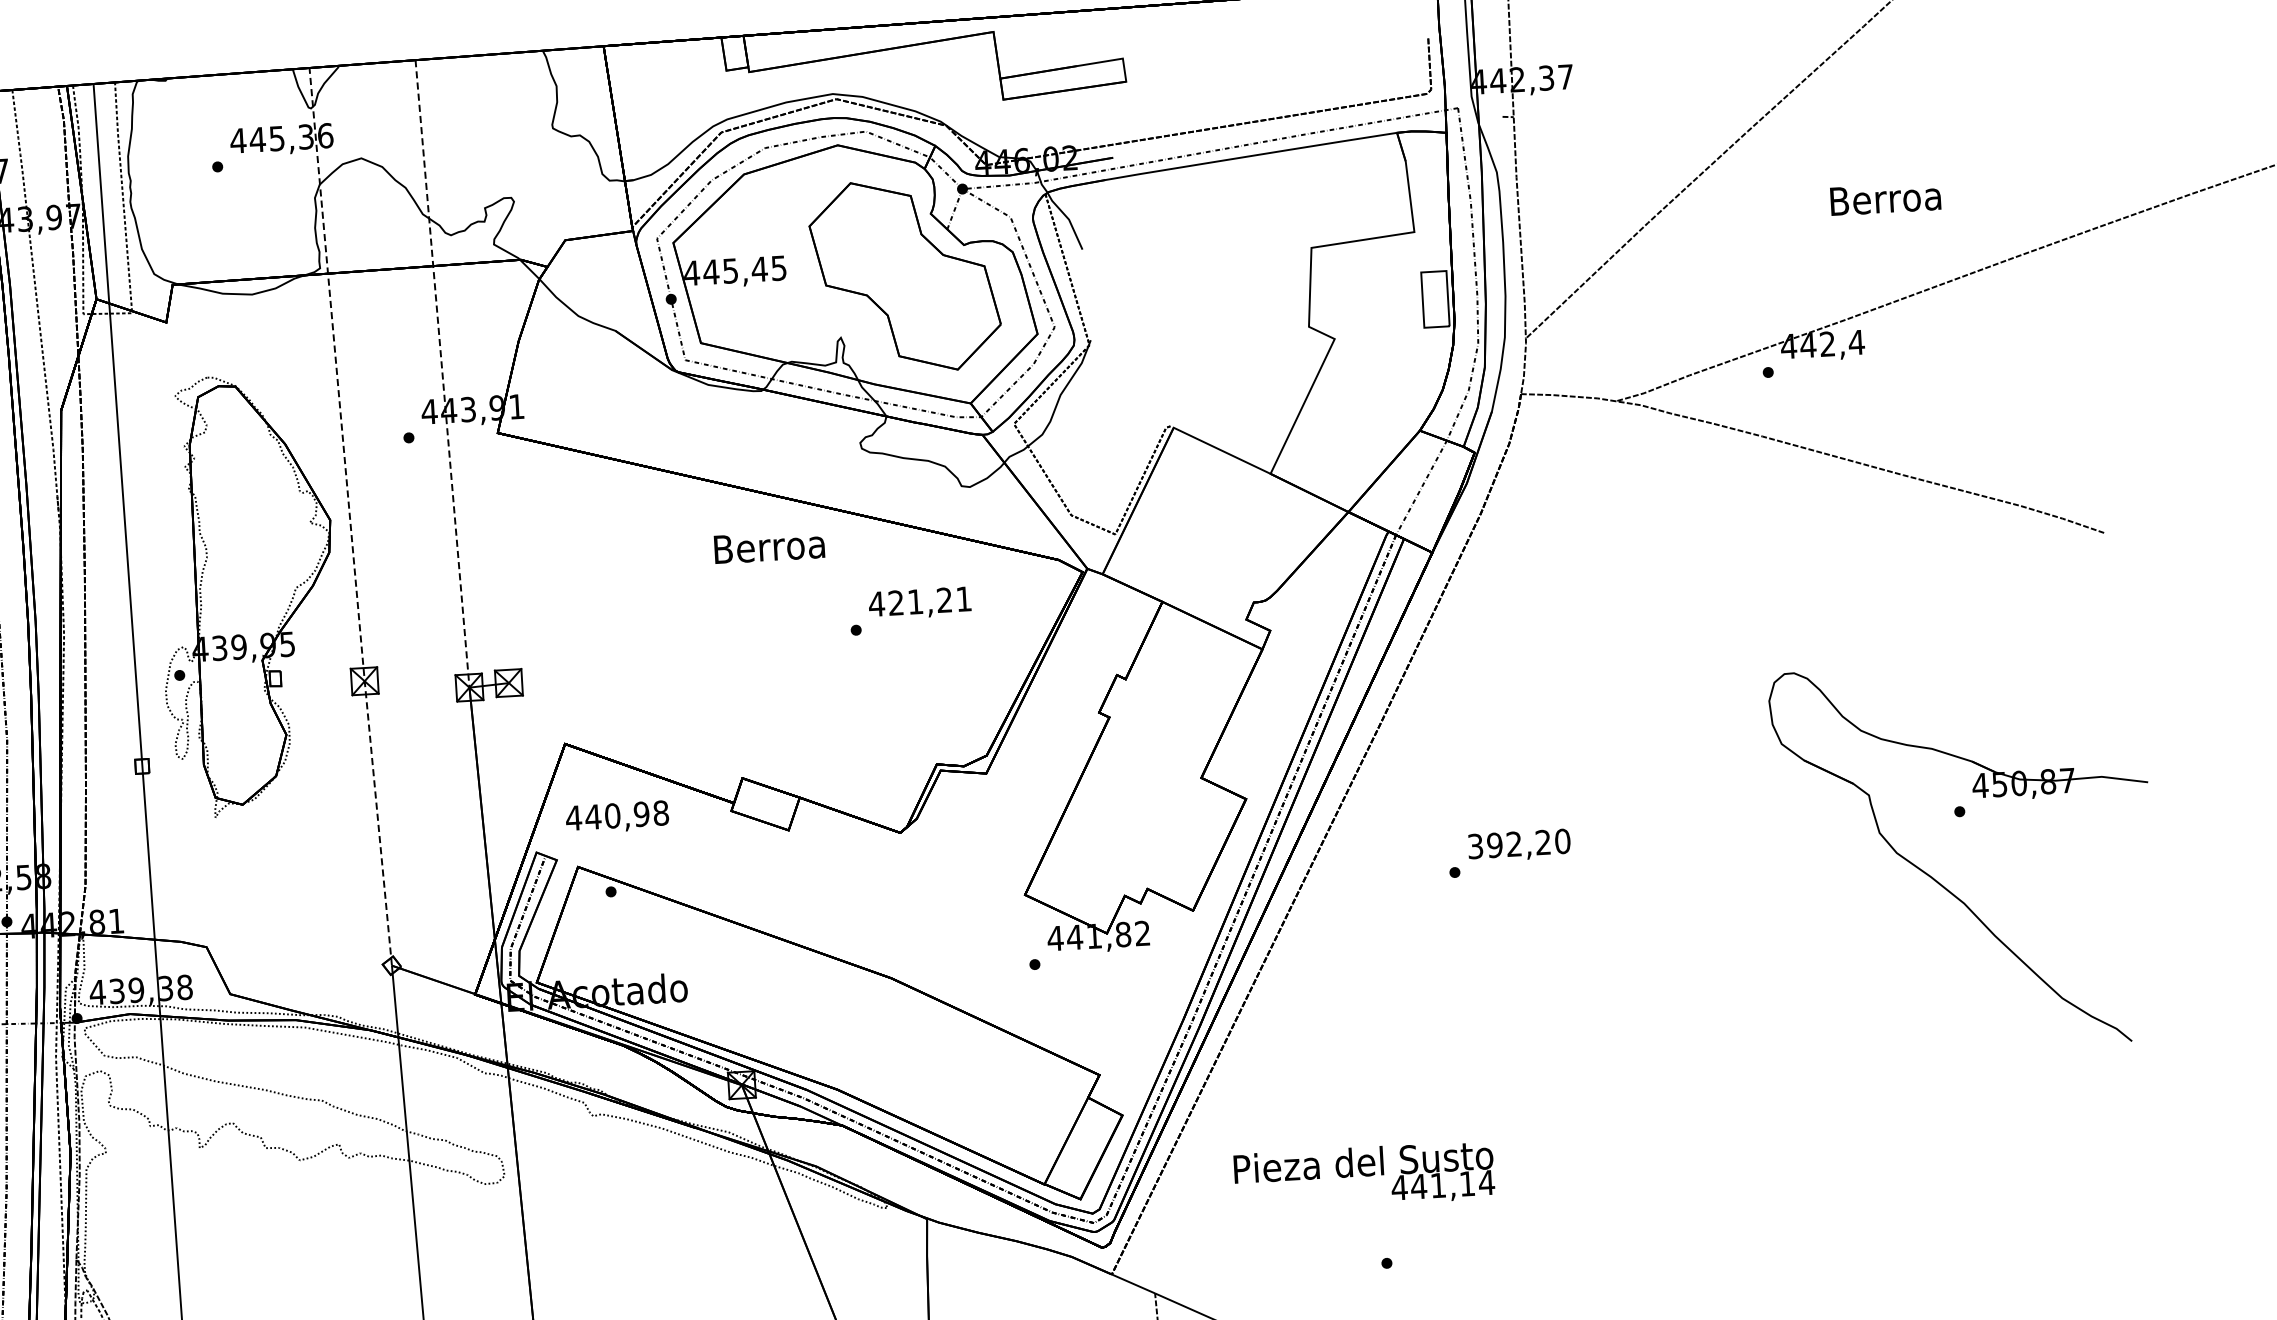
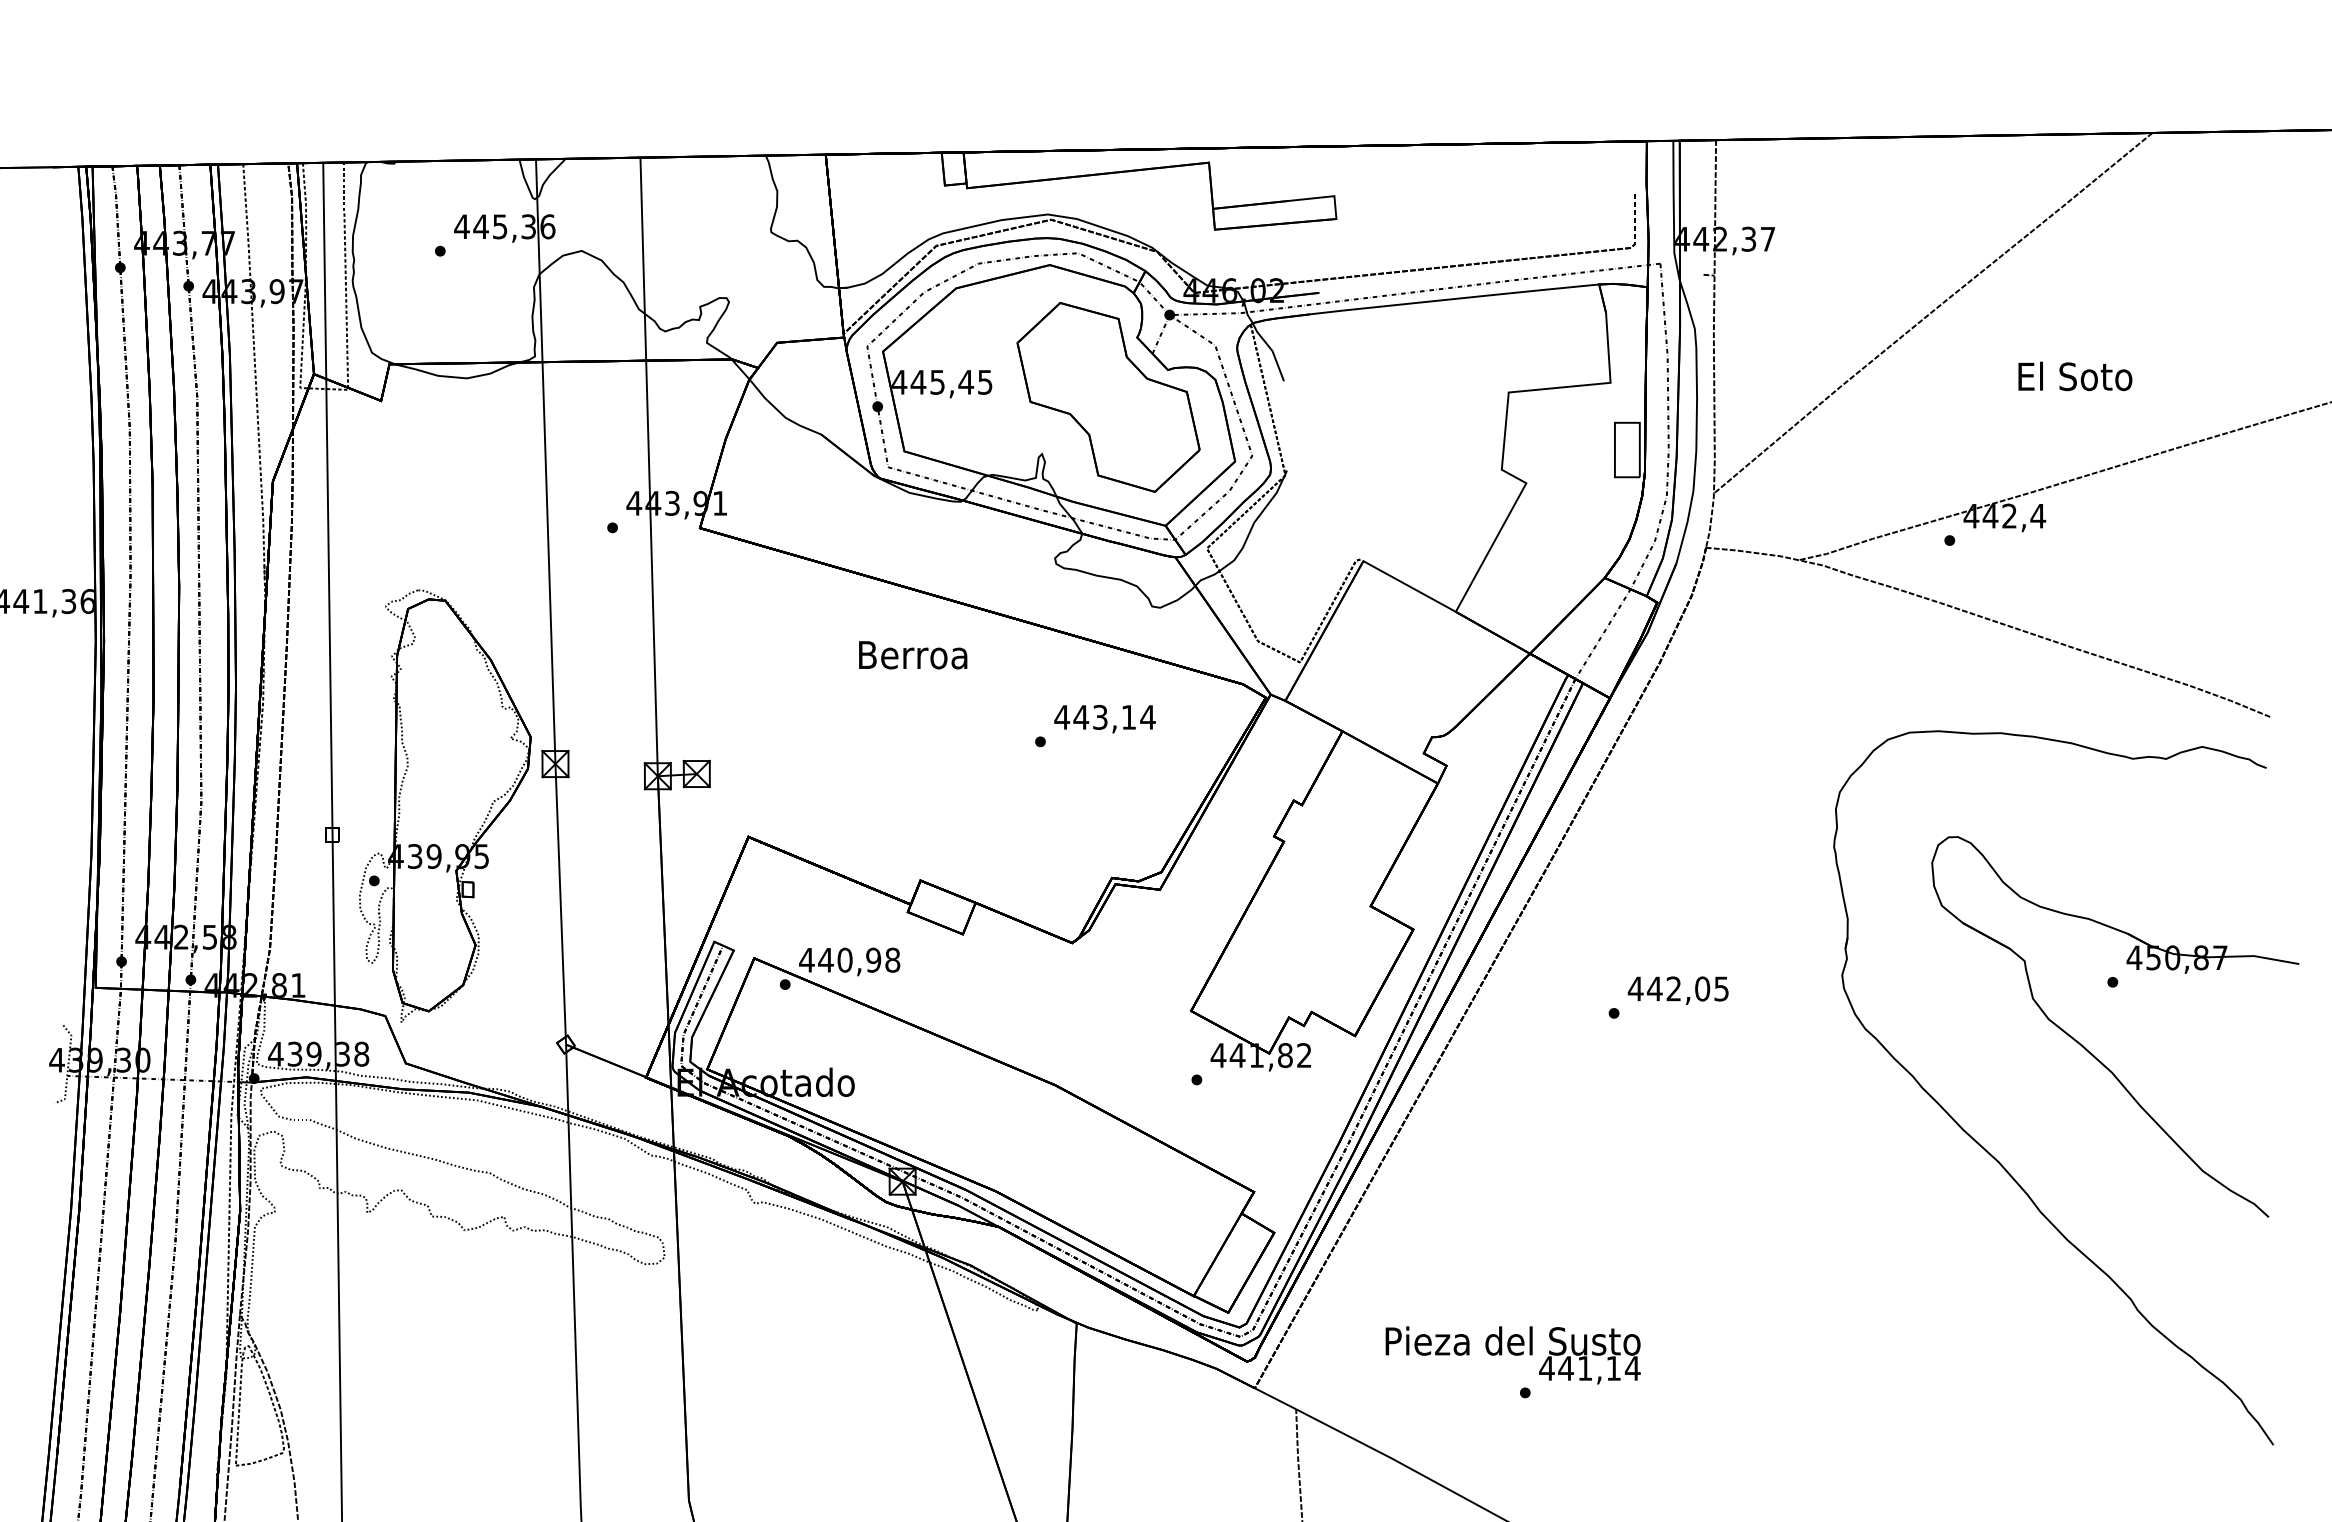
text: (1886, 198) -> (2075, 376), Berroa -> El Soto
line: (442, 374) -> (649, 467), dashed -> solid
line: (350, 517) -> (550, 602), dashed -> solid
text: (769, 547) -> (913, 655), moved
part: (247, 594) -> (445, 805), moved
text: (929, 600) -> (1114, 716), 421,21 -> 443,14
text: (617, 816) -> (849, 961), moved
text: (1518, 843) -> (1678, 988), 392,20 -> 442,05
part: (1850, 996) -> (1995, 1157), added
text: (1363, 1176) -> (1512, 1355), moved

